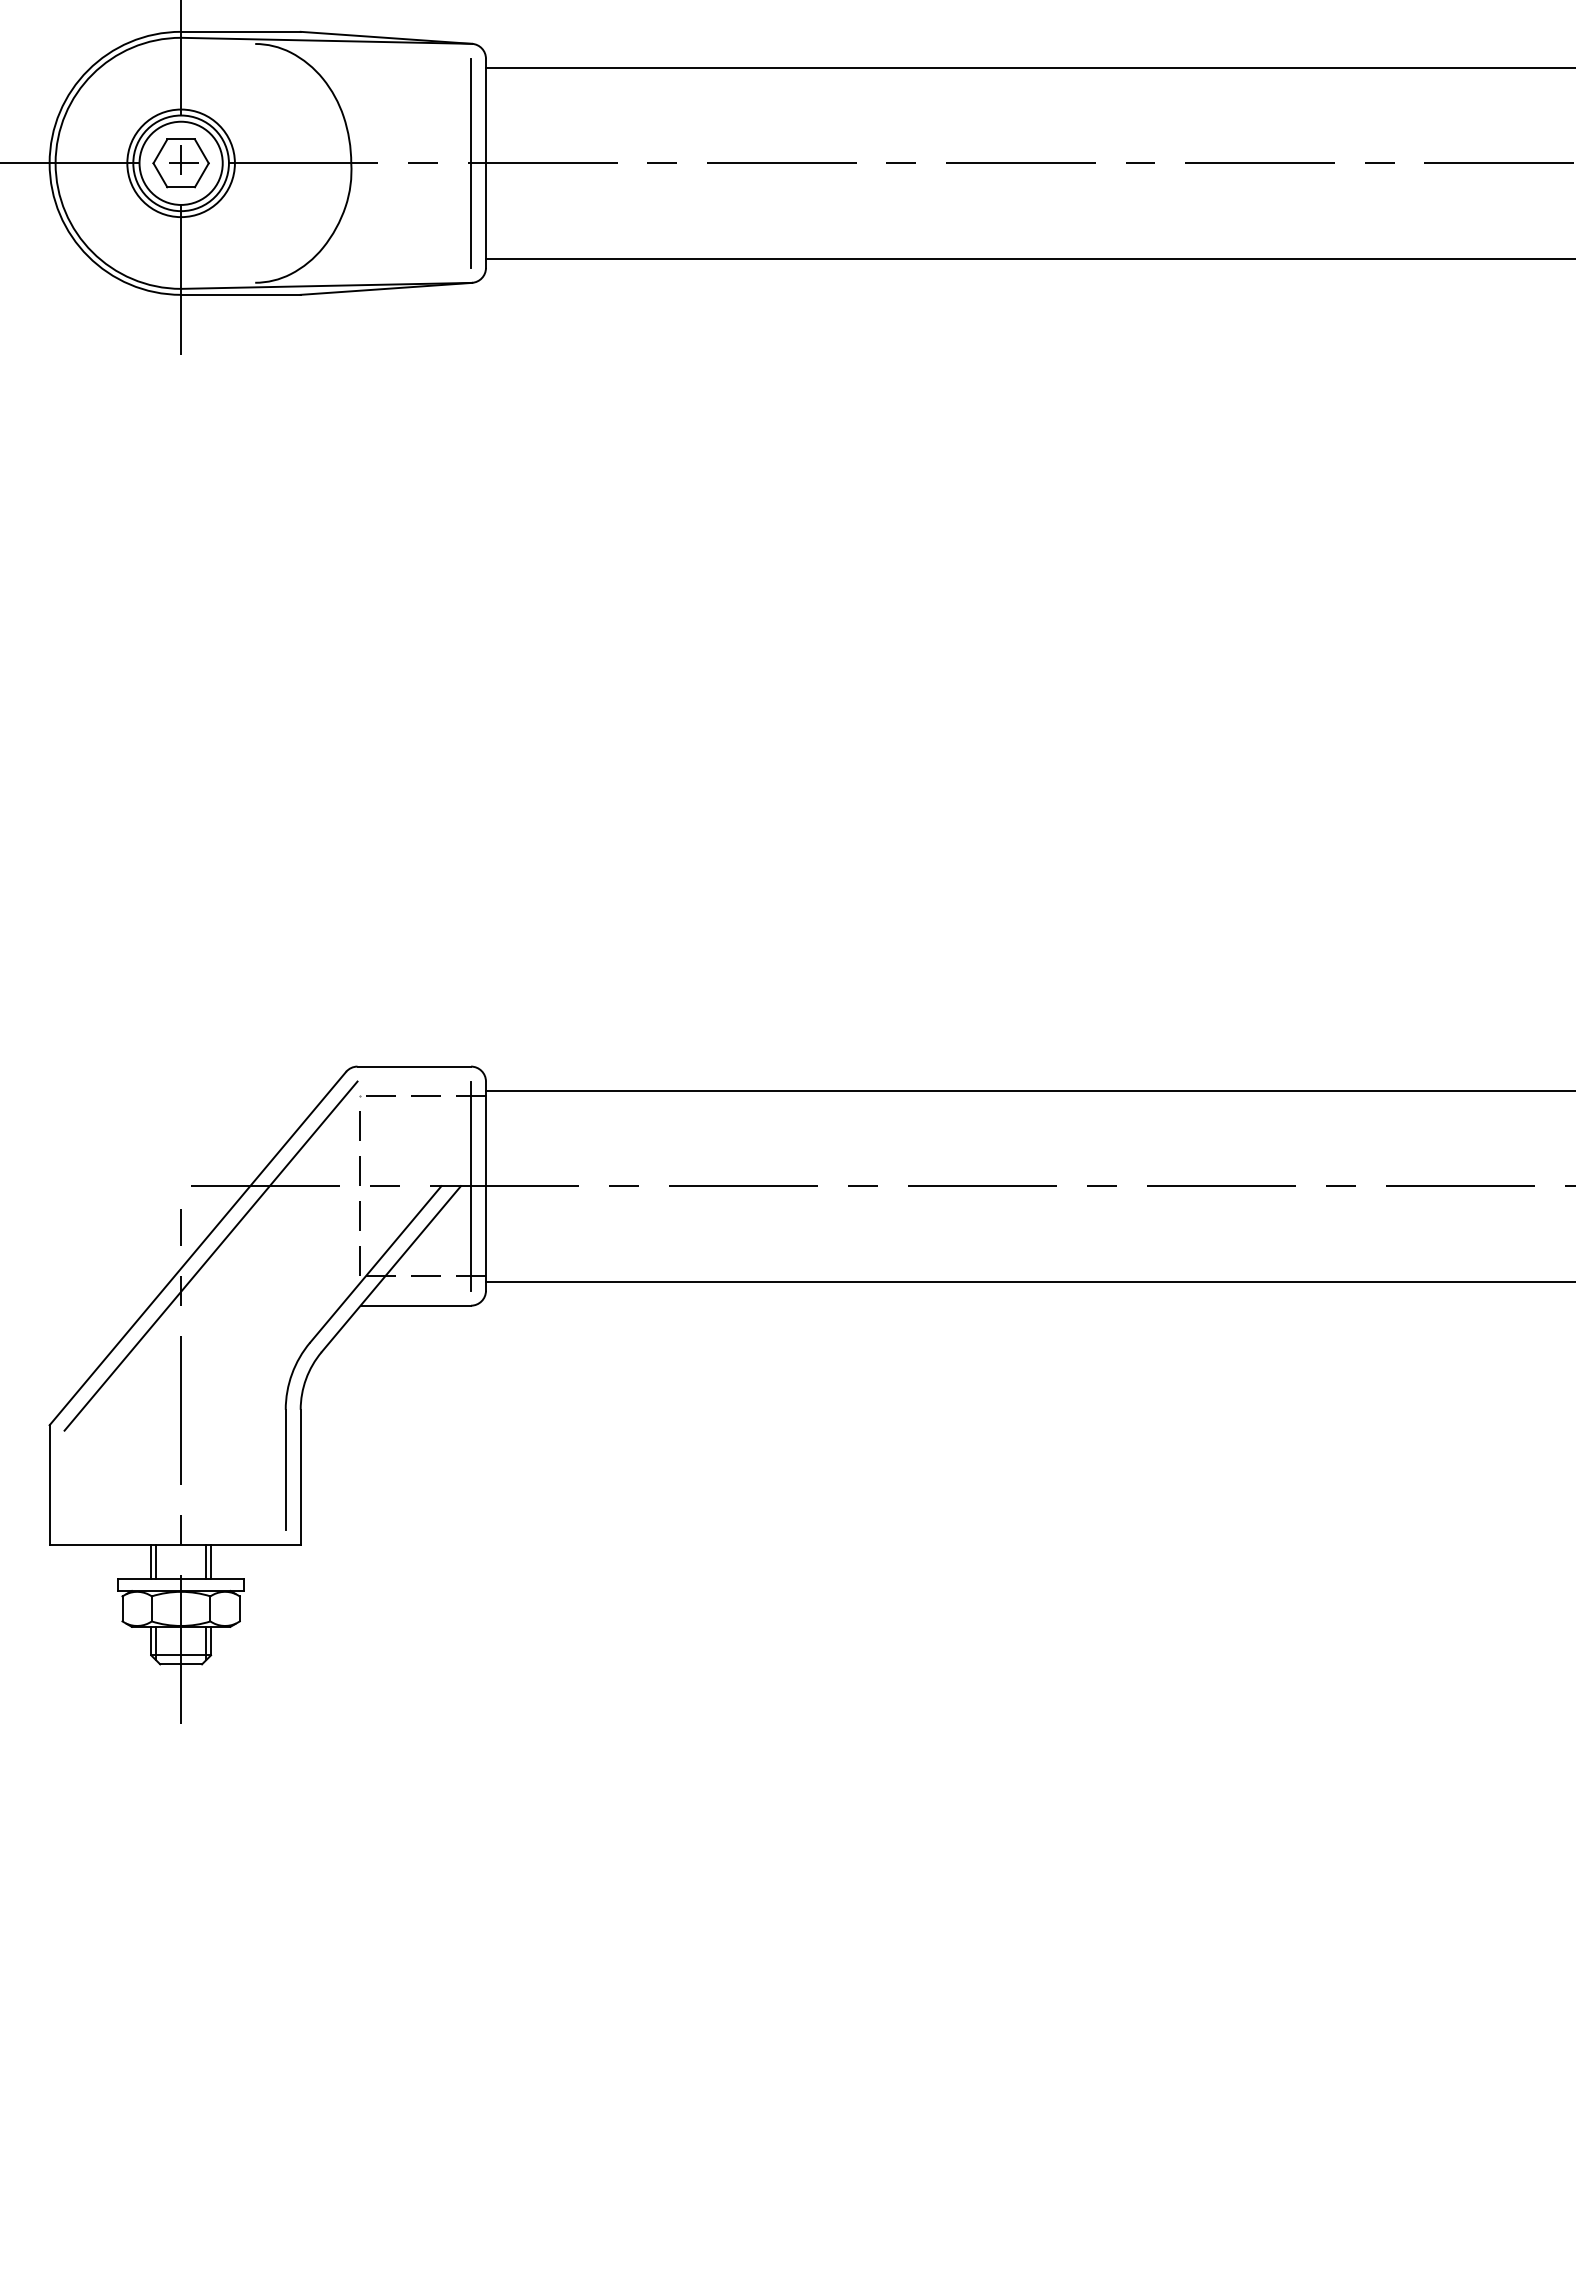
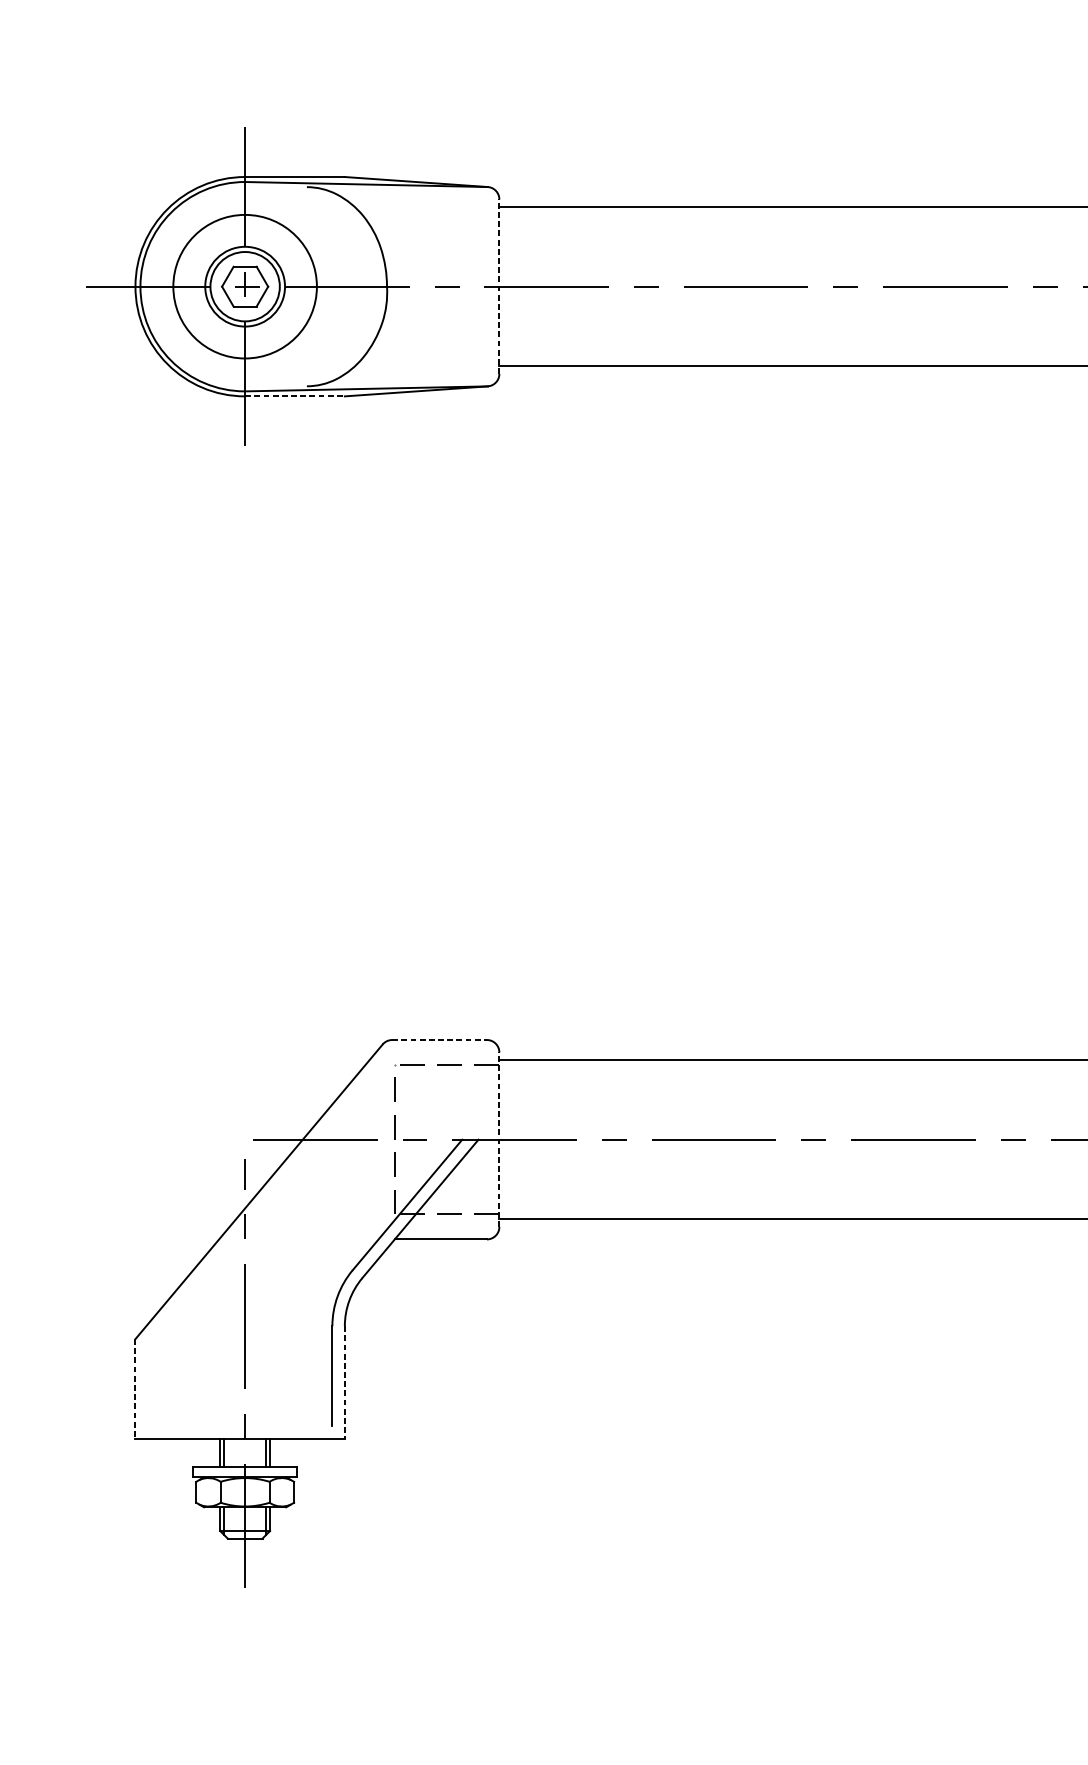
line: (471, 162) -> (487, 285), removed
circle: (180, 163) -> (244, 286), size x1.6
line: (485, 163) -> (498, 286), solid -> dashed
line: (240, 294) -> (294, 396), solid -> dashed
line: (414, 1066) -> (439, 1039), solid -> dashed
line: (471, 1185) -> (487, 1139), removed
line: (485, 1186) -> (498, 1140), solid -> dashed
line: (210, 1255) -> (269, 1197), removed
line: (300, 1477) -> (344, 1382), solid -> dashed
line: (49, 1485) -> (135, 1389), solid -> dashed

